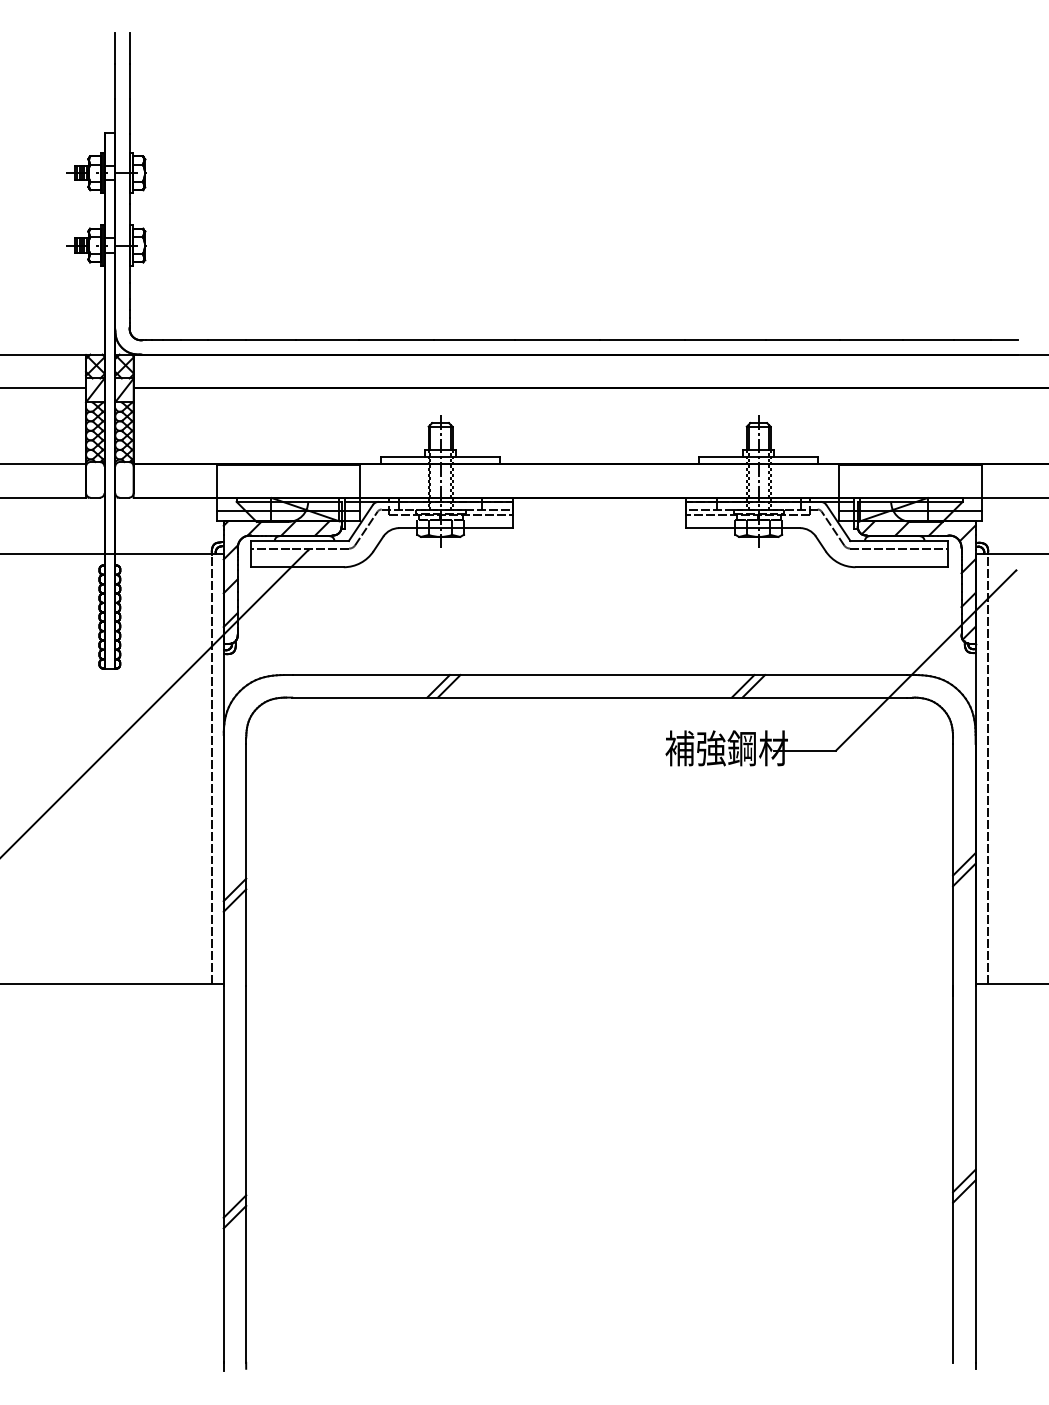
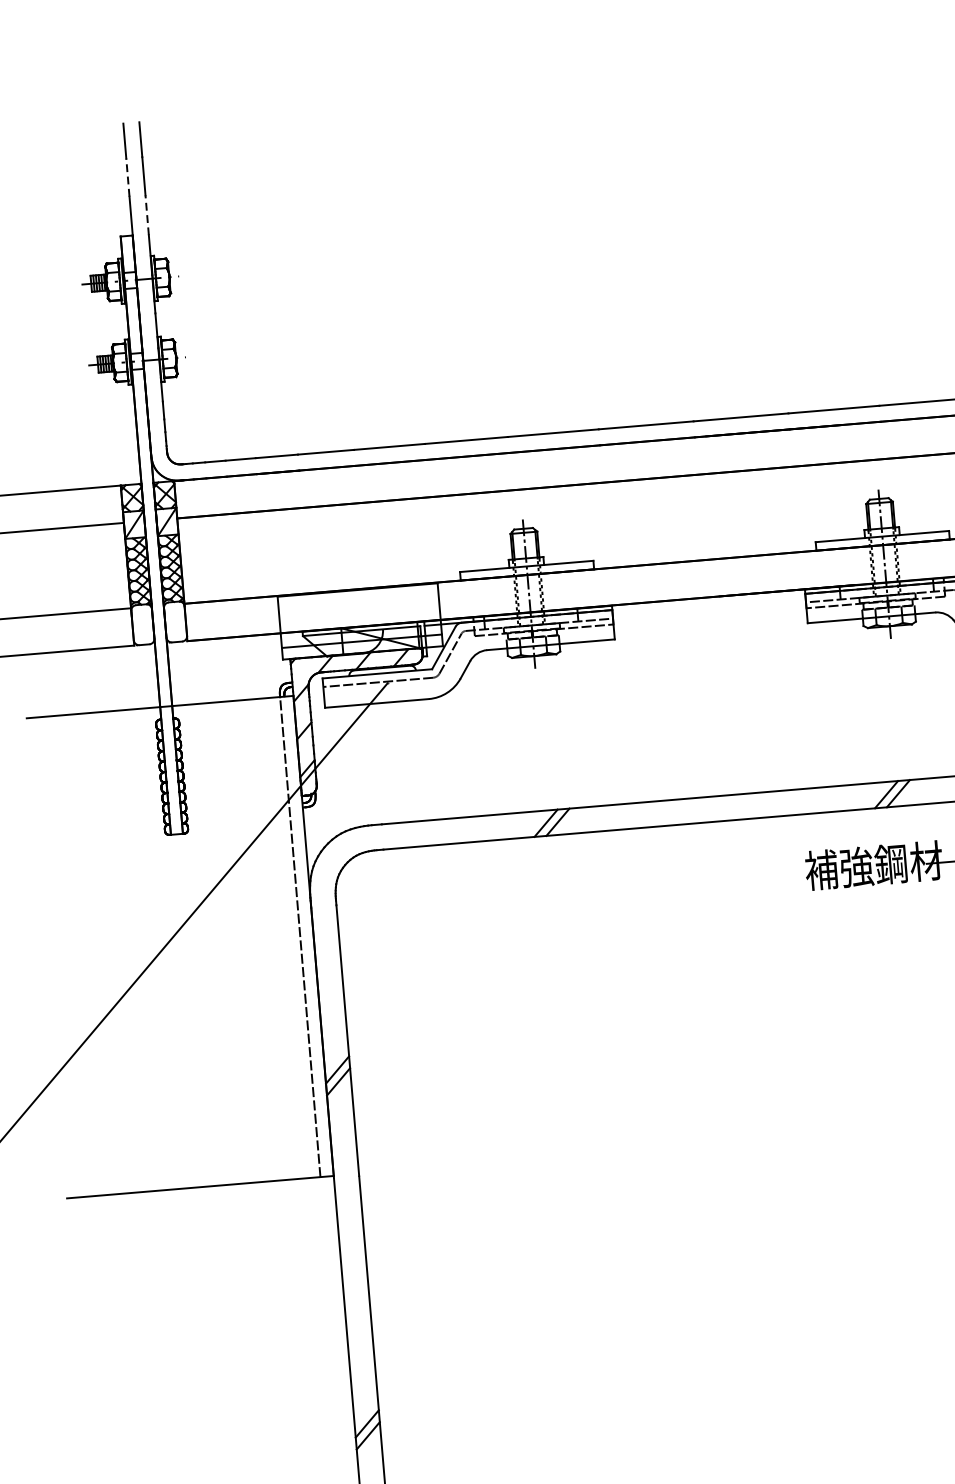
line: (115, 81) -> (128, 177), solid -> dashed
line: (129, 116) -> (147, 215), solid -> dashed

